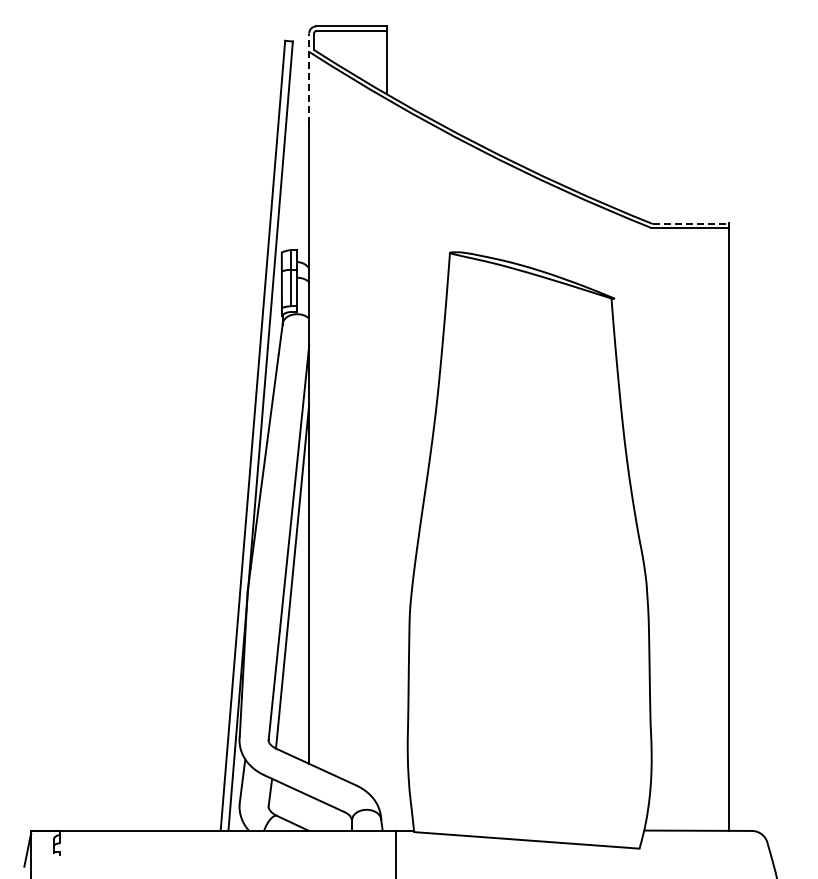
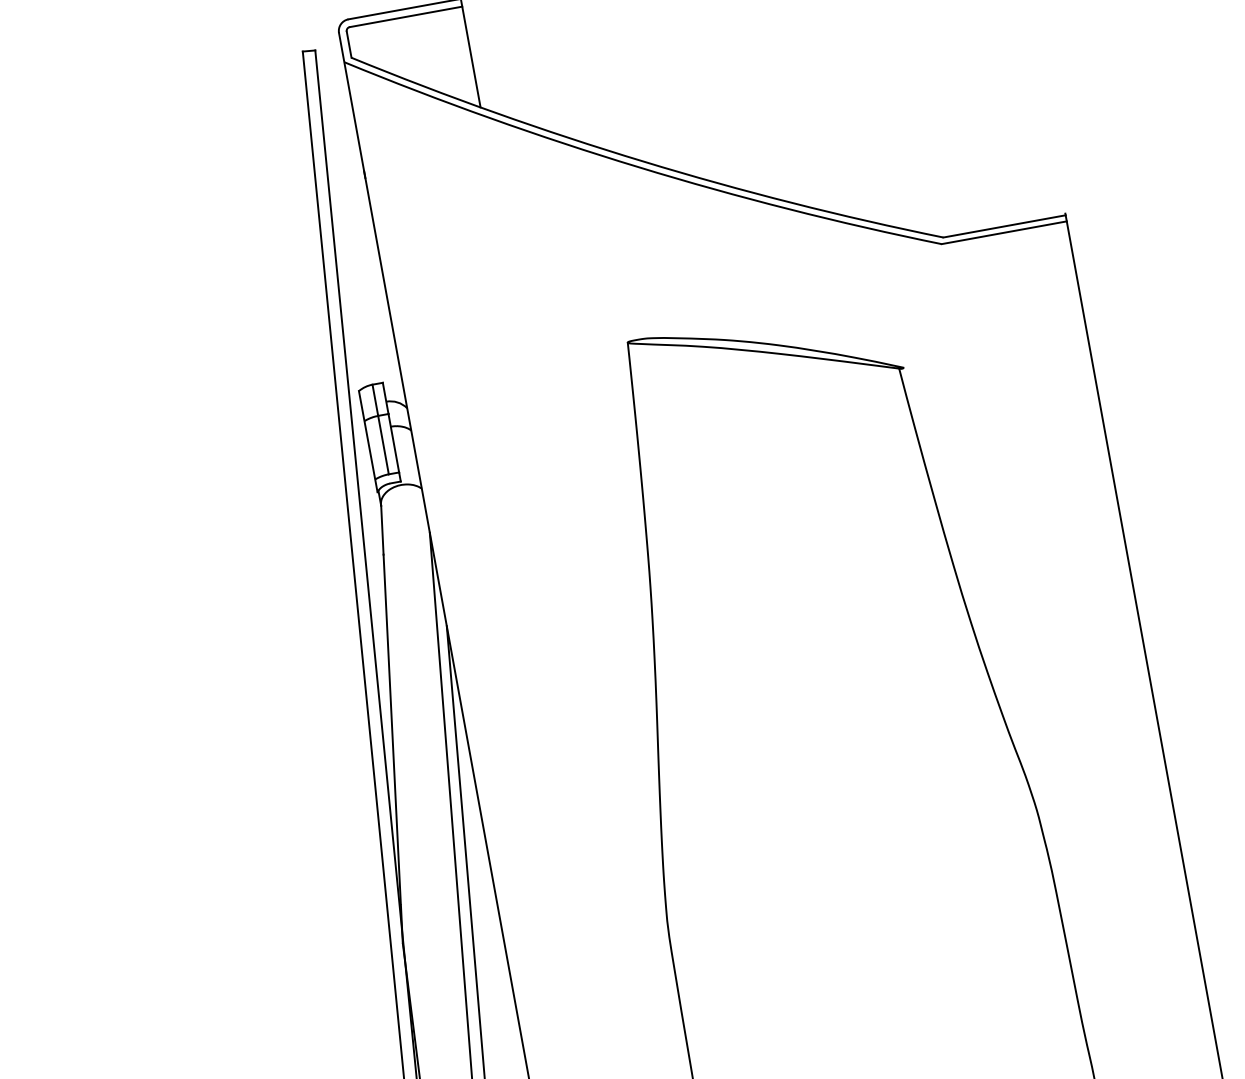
line: (309, 78) -> (352, 104), dashed -> solid
line: (691, 223) -> (1005, 225), dashed -> solid

